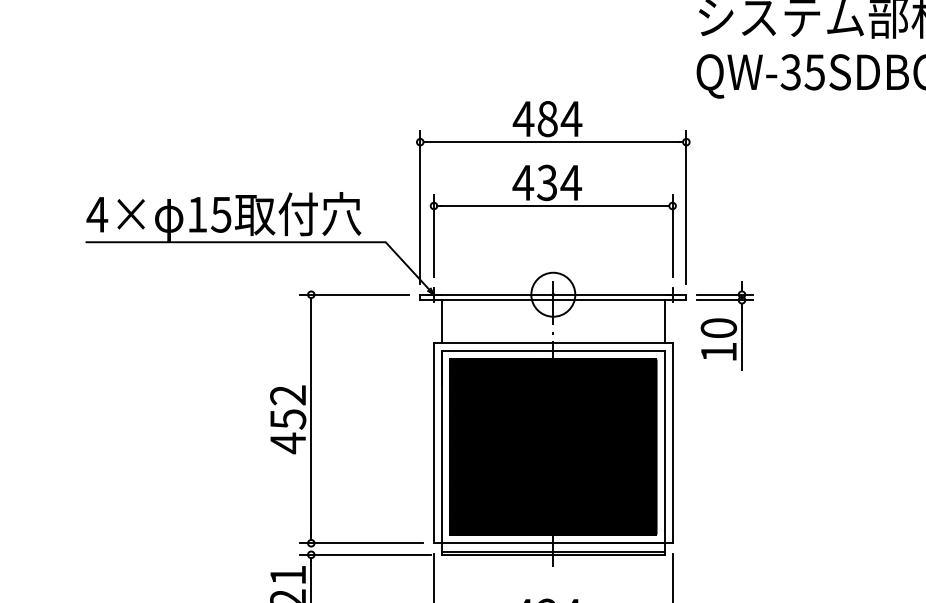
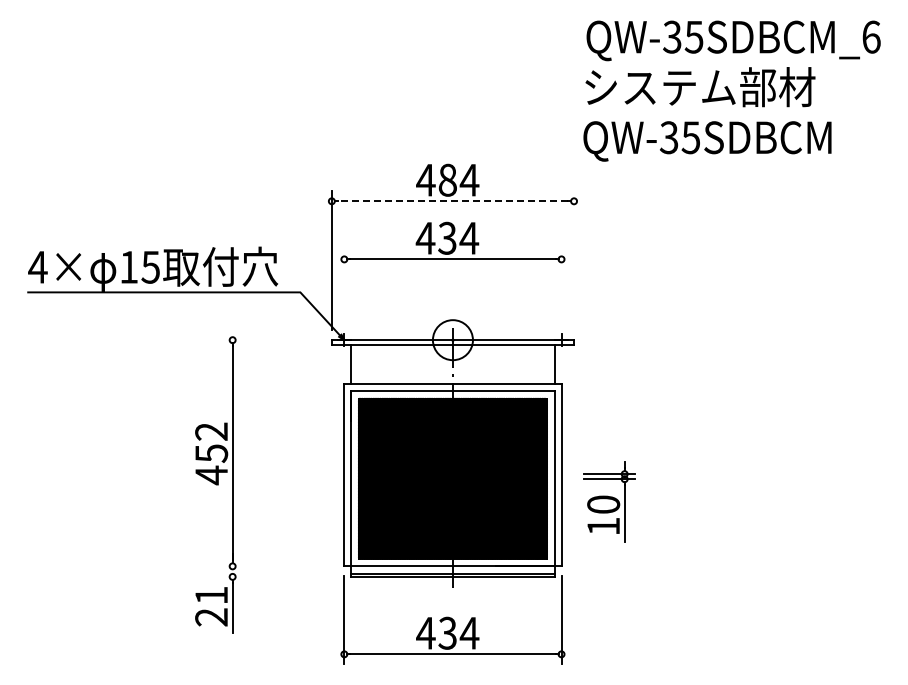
line: (552, 142) -> (452, 201), solid -> dashed
line: (686, 207) -> (574, 260), removed
line: (434, 235) -> (344, 286), removed
line: (672, 235) -> (561, 286), removed
line: (353, 295) -> (271, 340), removed
part: (725, 324) -> (609, 501), moved
line: (361, 543) -> (278, 566), removed
line: (364, 554) -> (281, 576), removed

